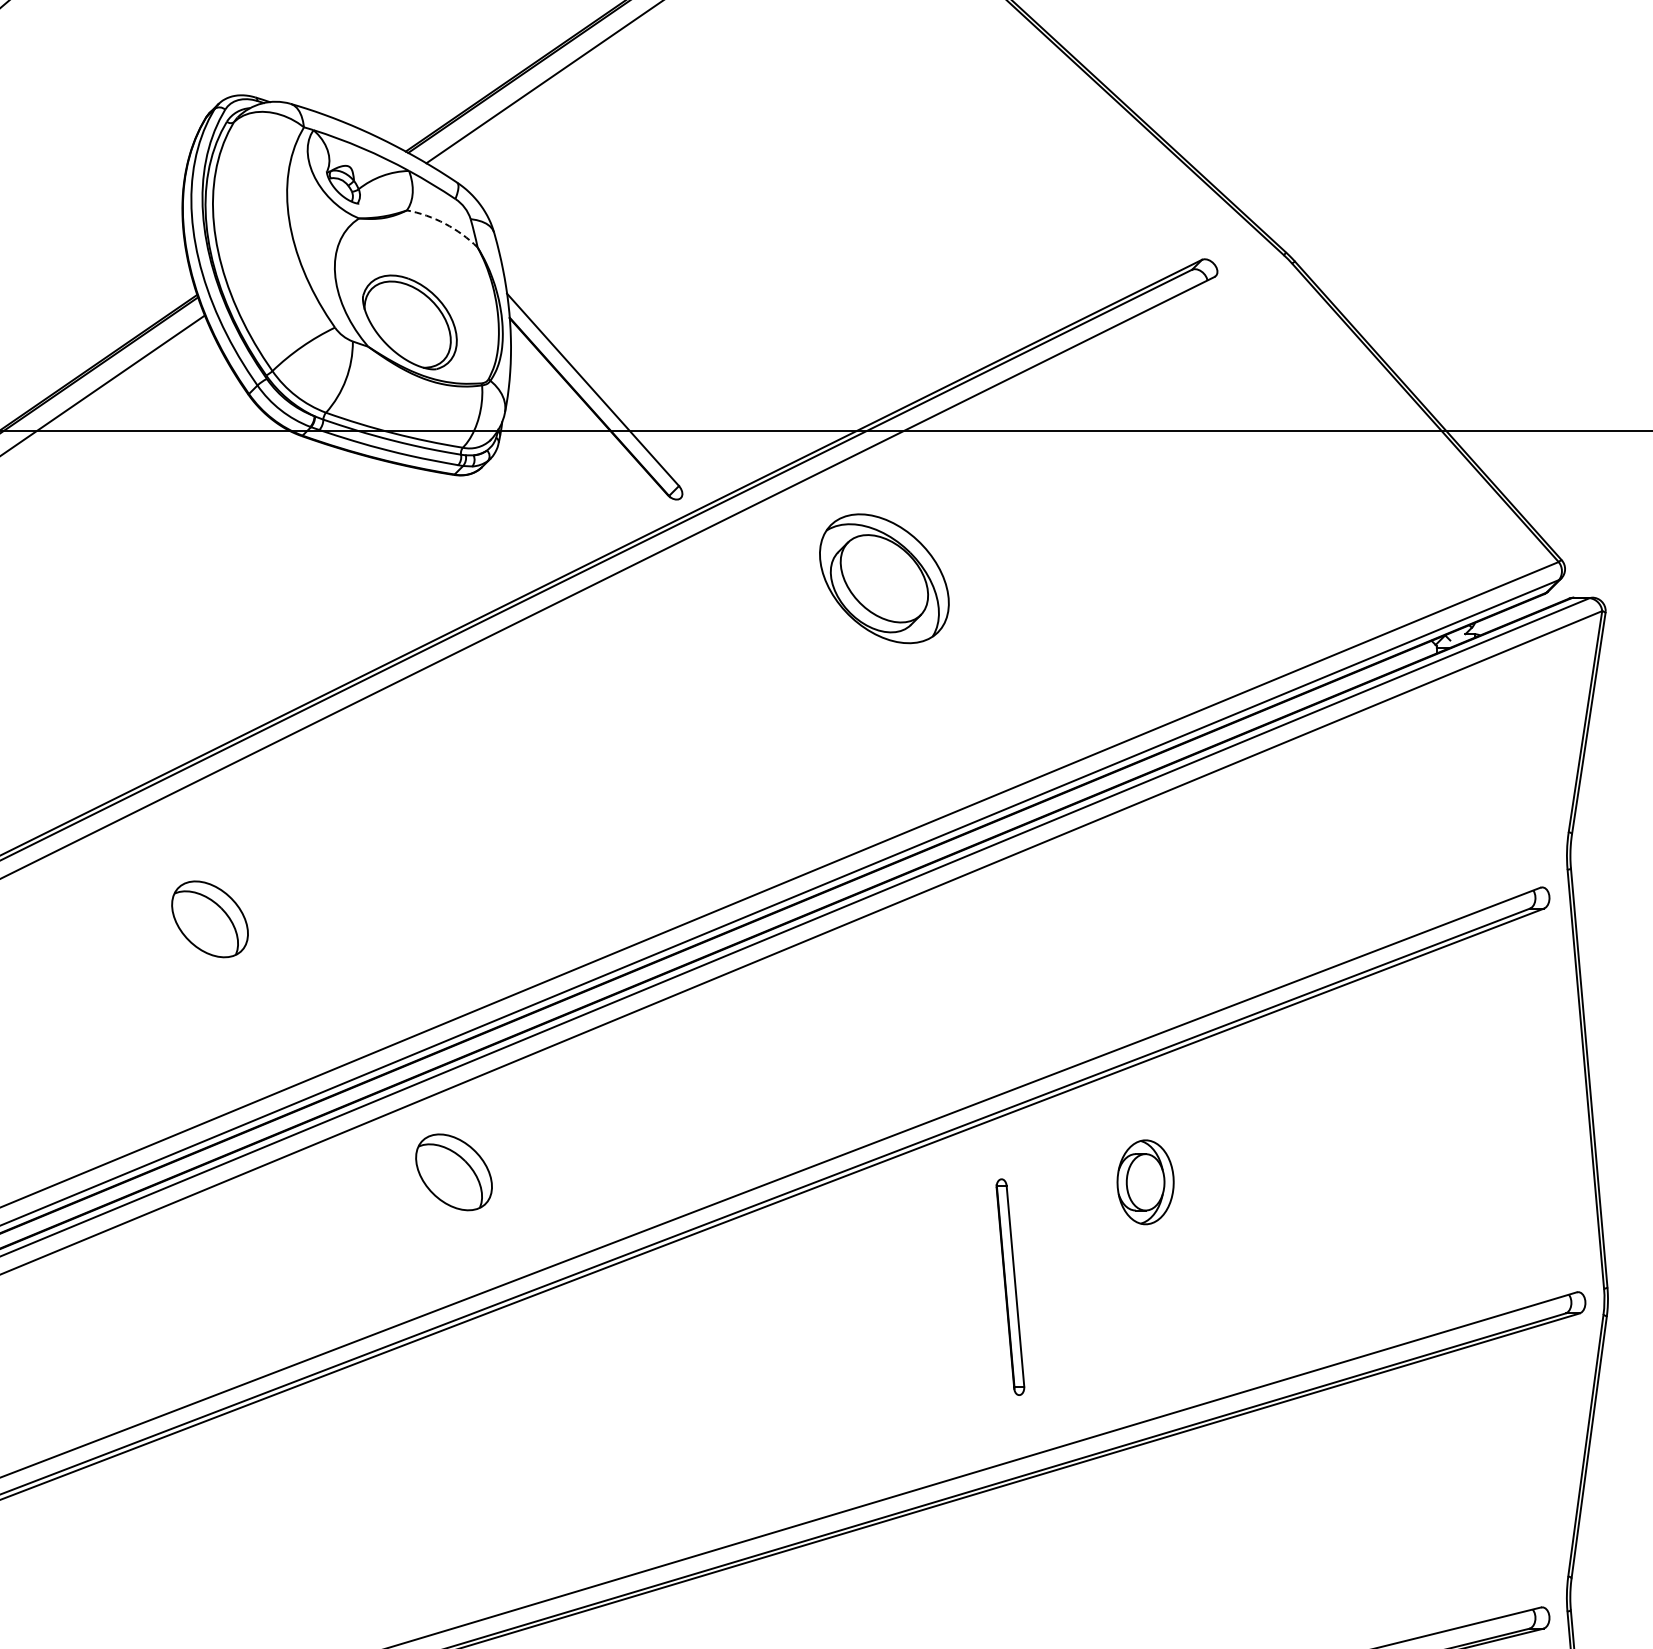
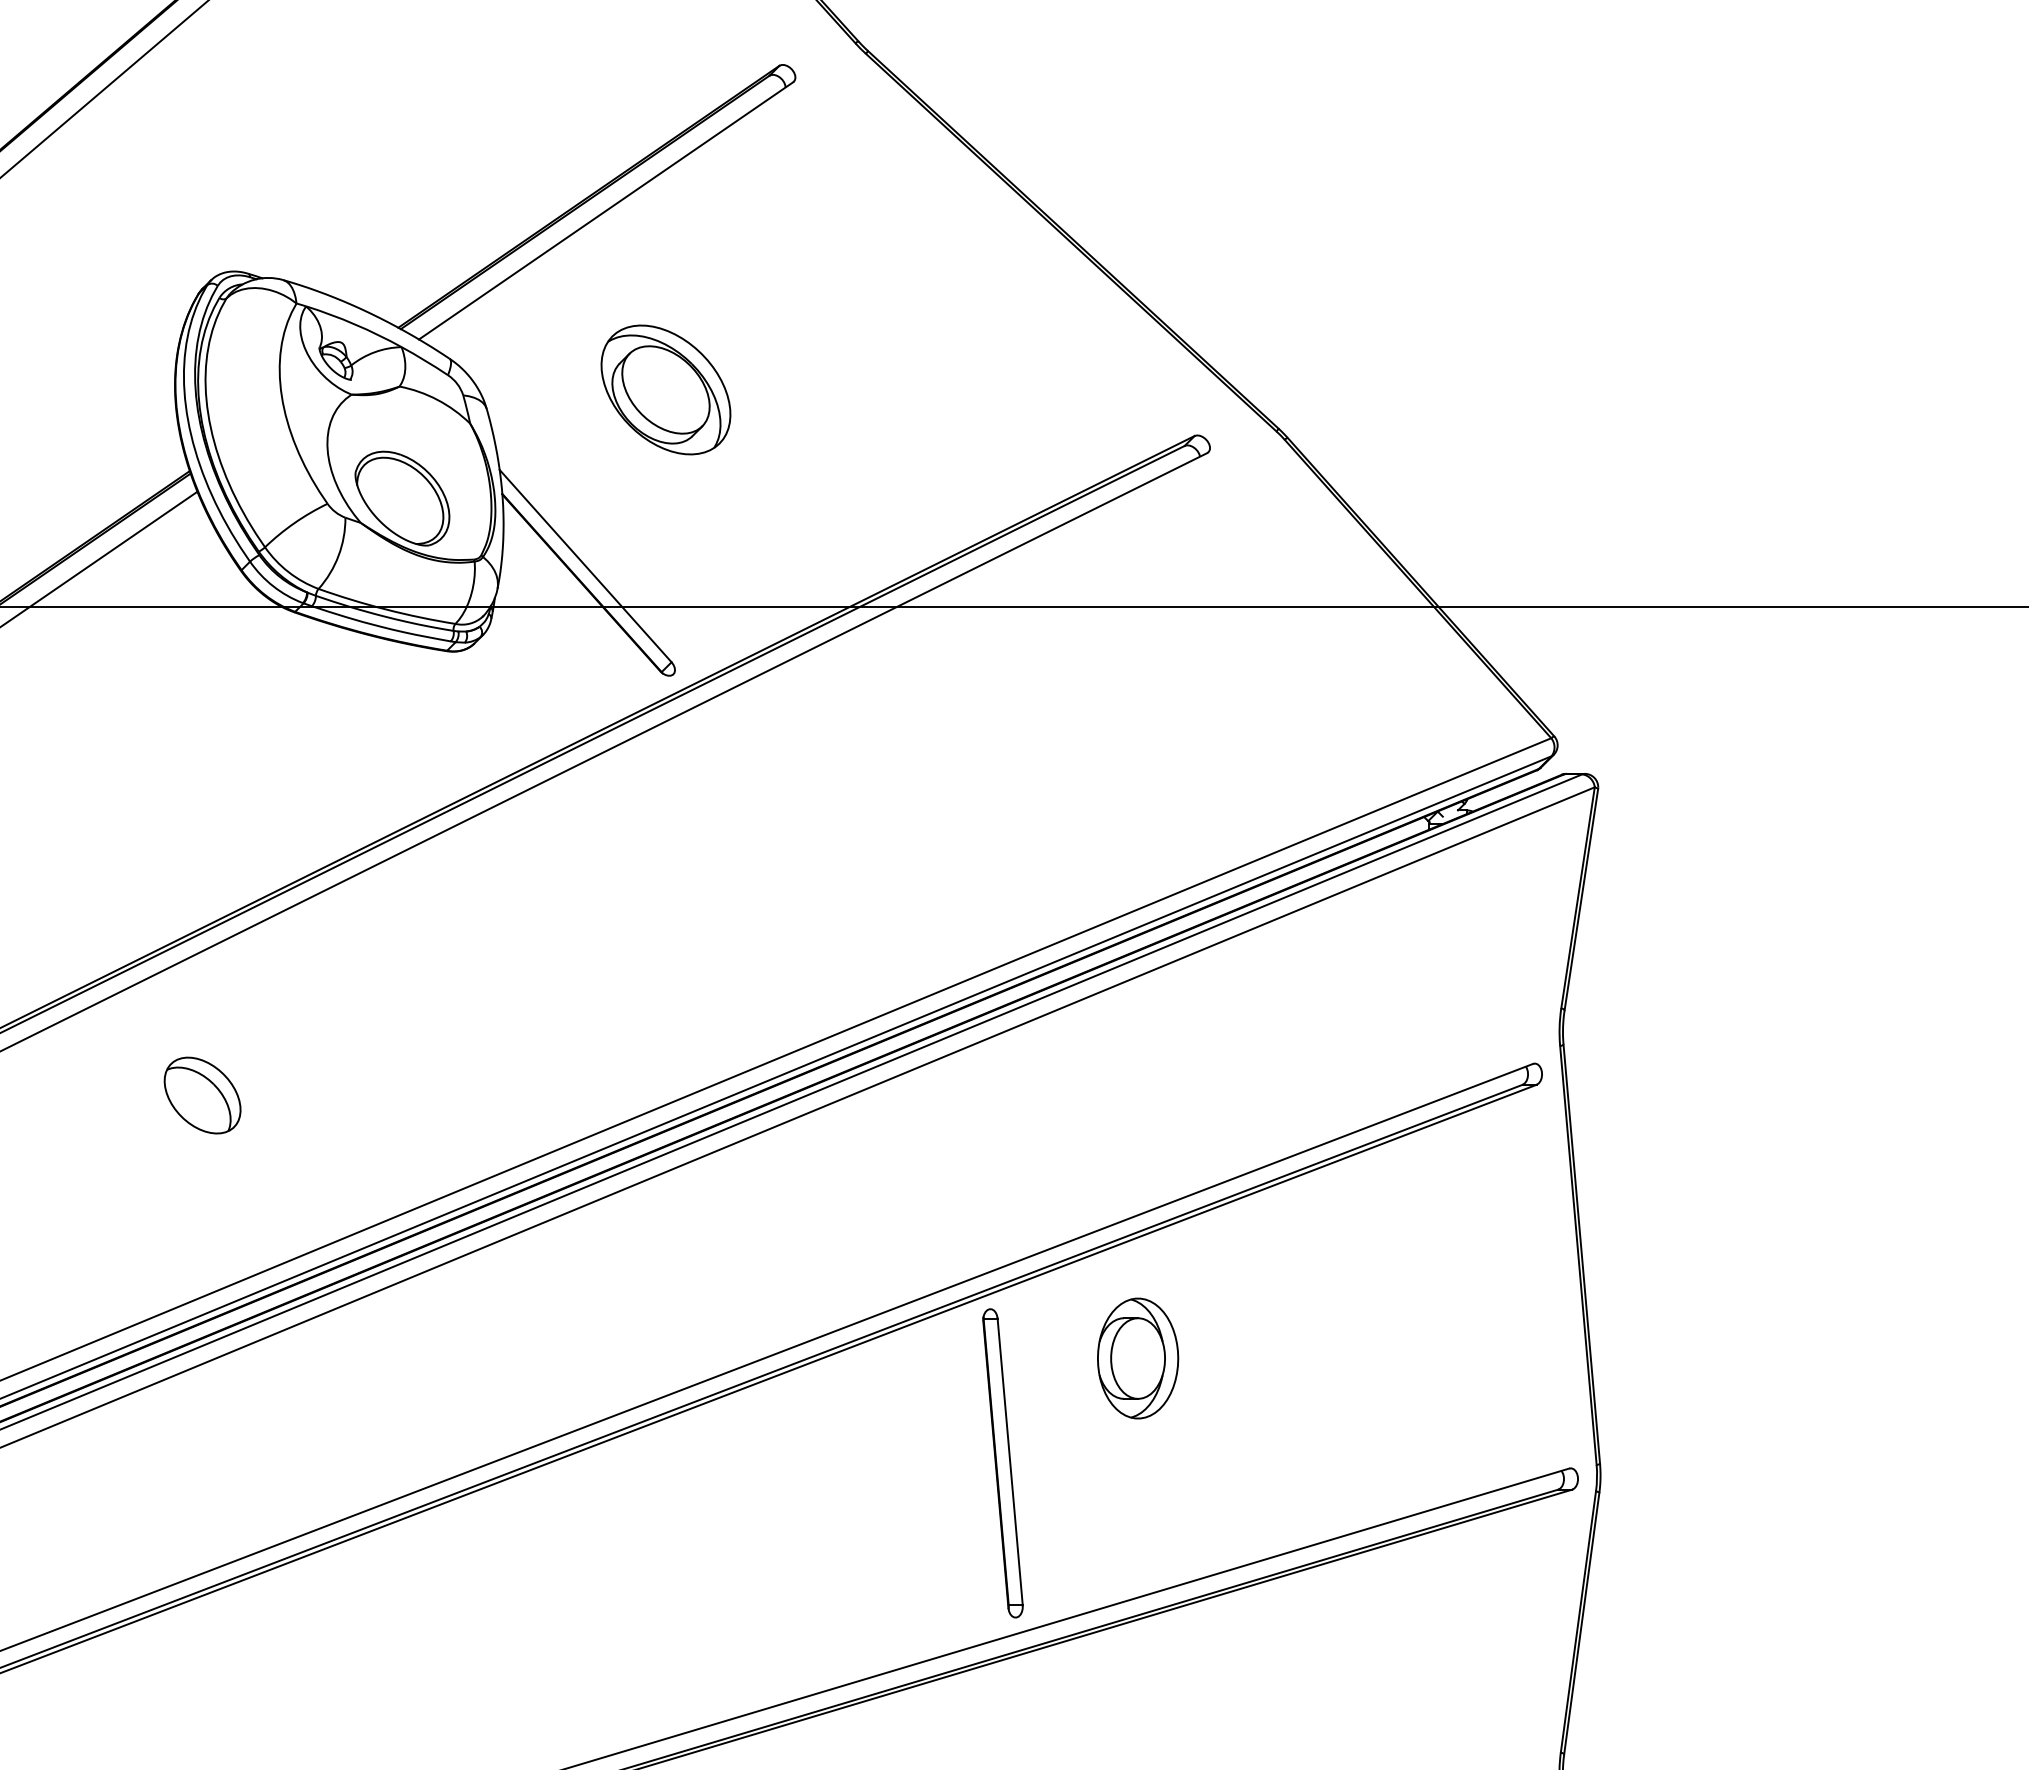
arc: (444, 223) -> (437, 399), dashed -> solid
part: (883, 578) -> (665, 389), moved
part: (453, 1172) -> (446, 1348), removed
part: (1145, 1182) -> (1138, 1358), size x1.43
part: (1009, 1287) -> (1002, 1463), size x1.43

